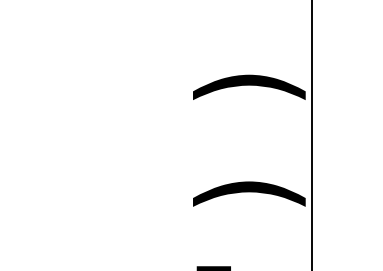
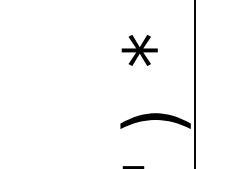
text: (249, 81) -> (155, 50), ) -> *

